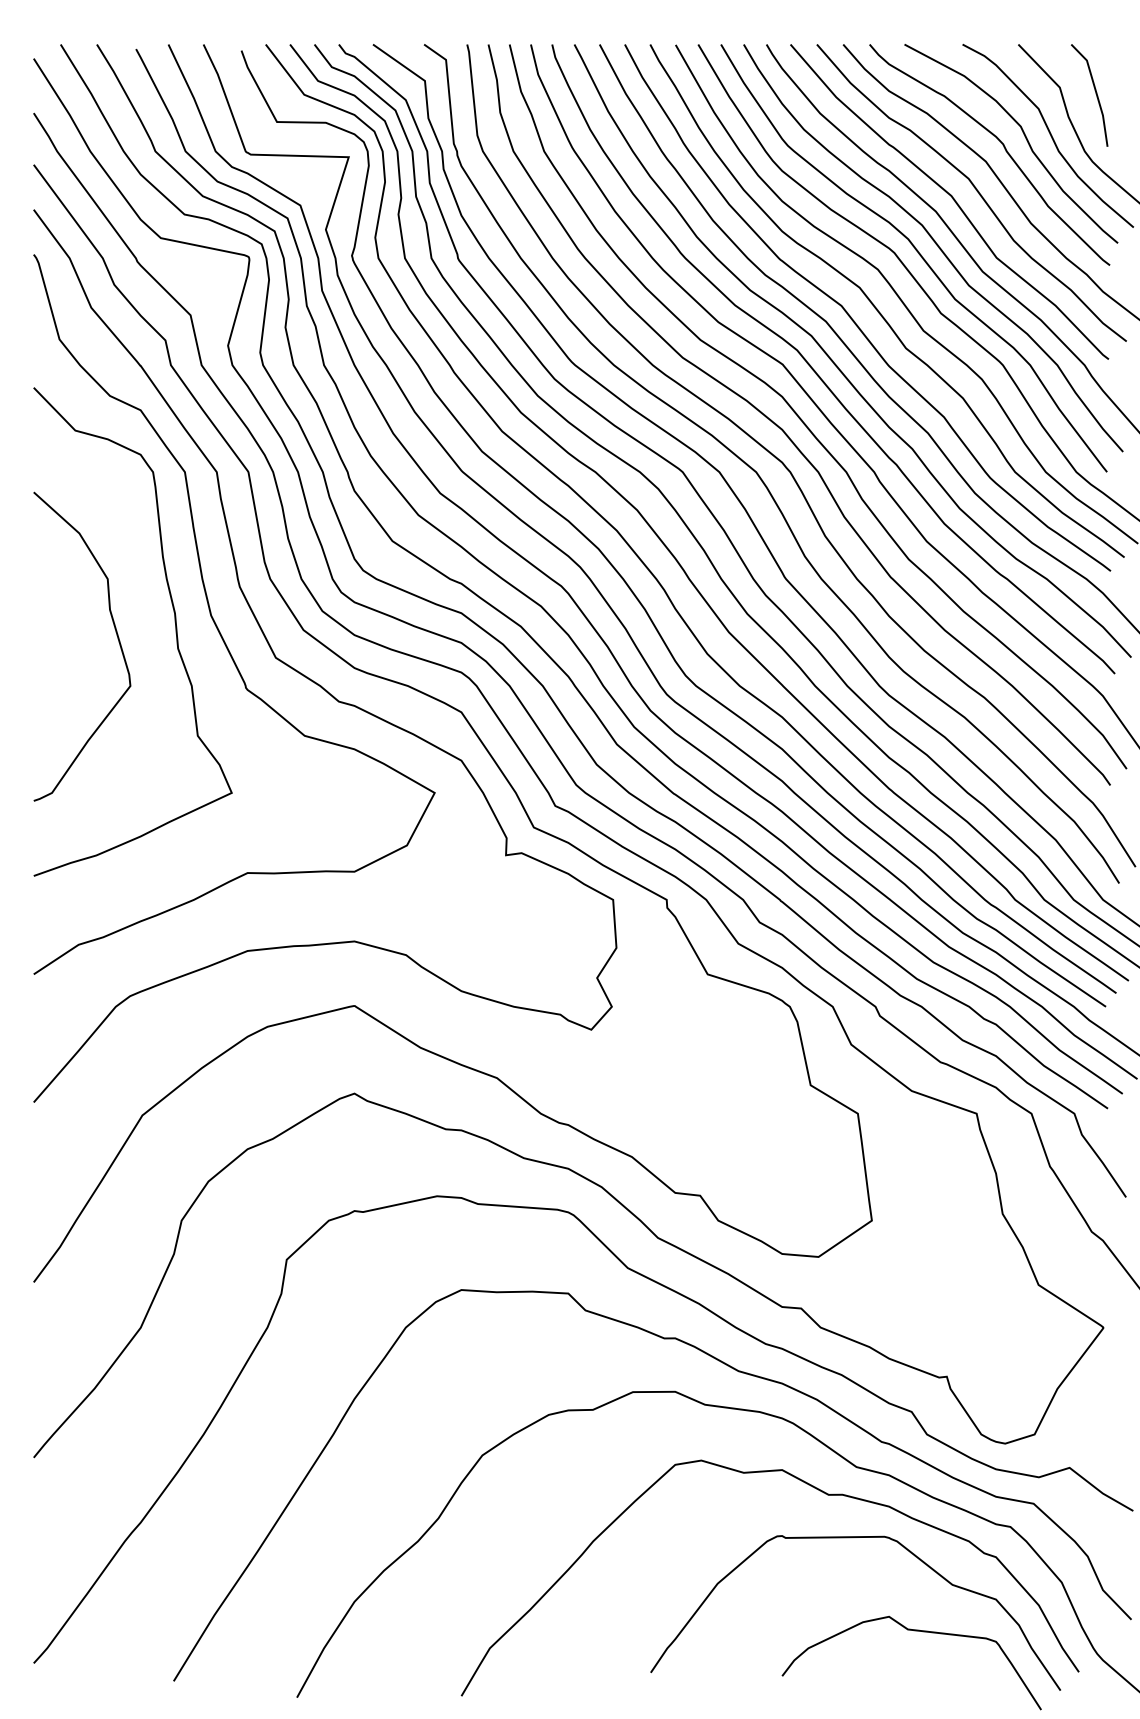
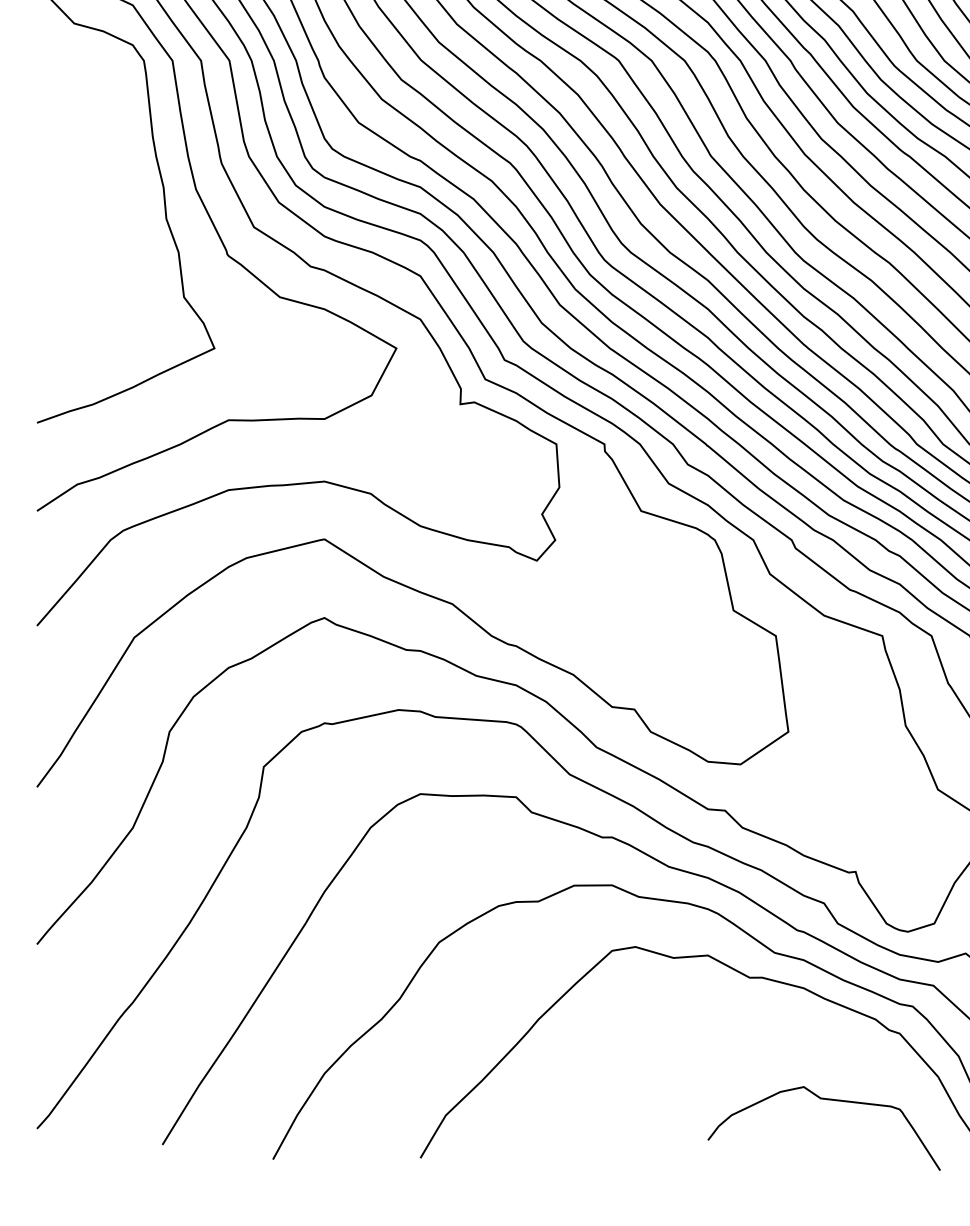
curve: (117, 639) -> (112, 210), removed
curve: (852, 1538) -> (771, 1016), removed

